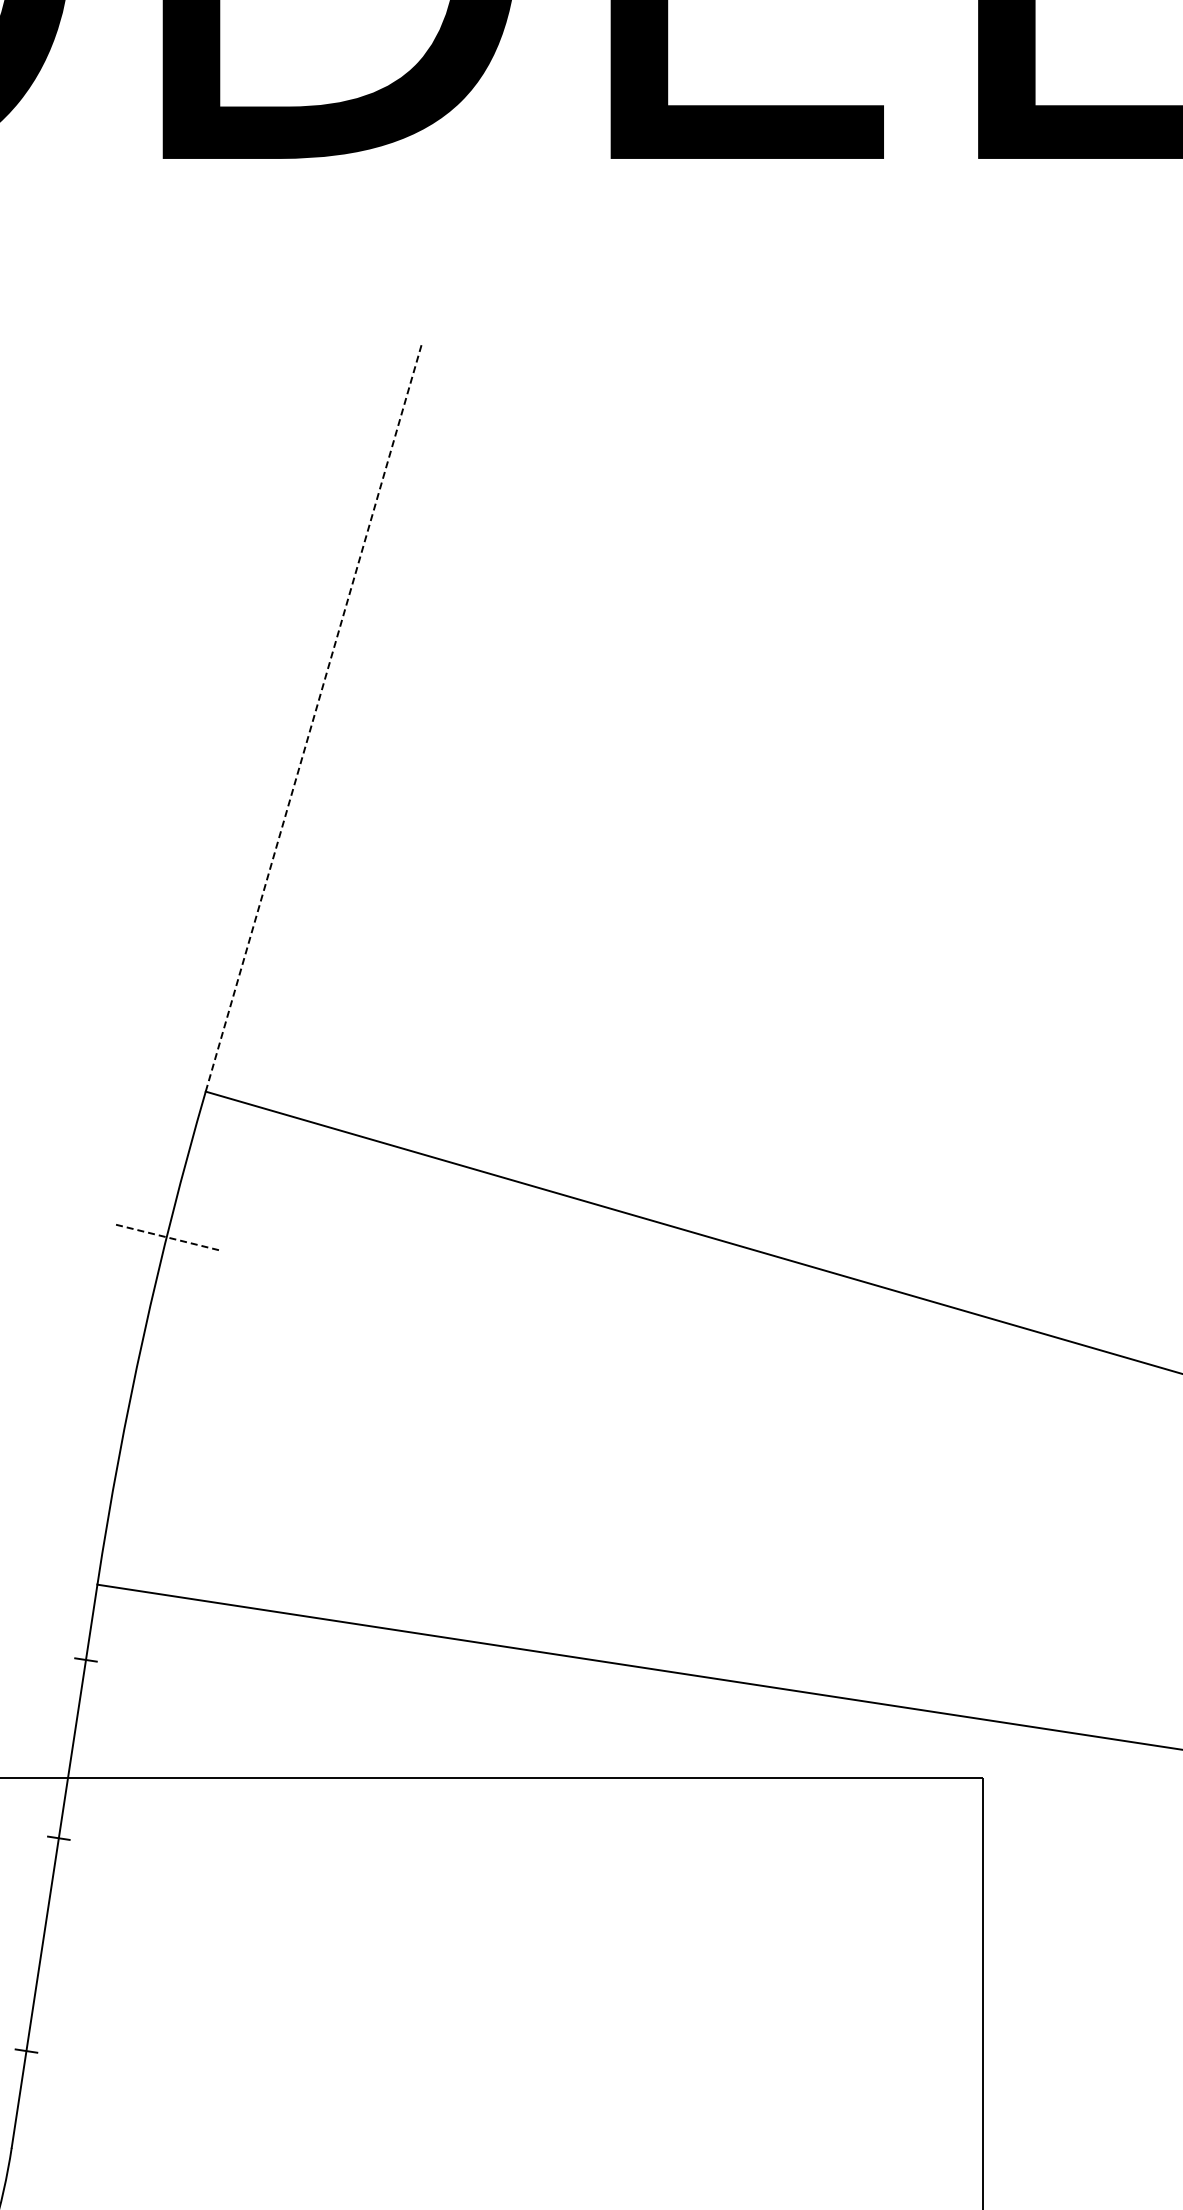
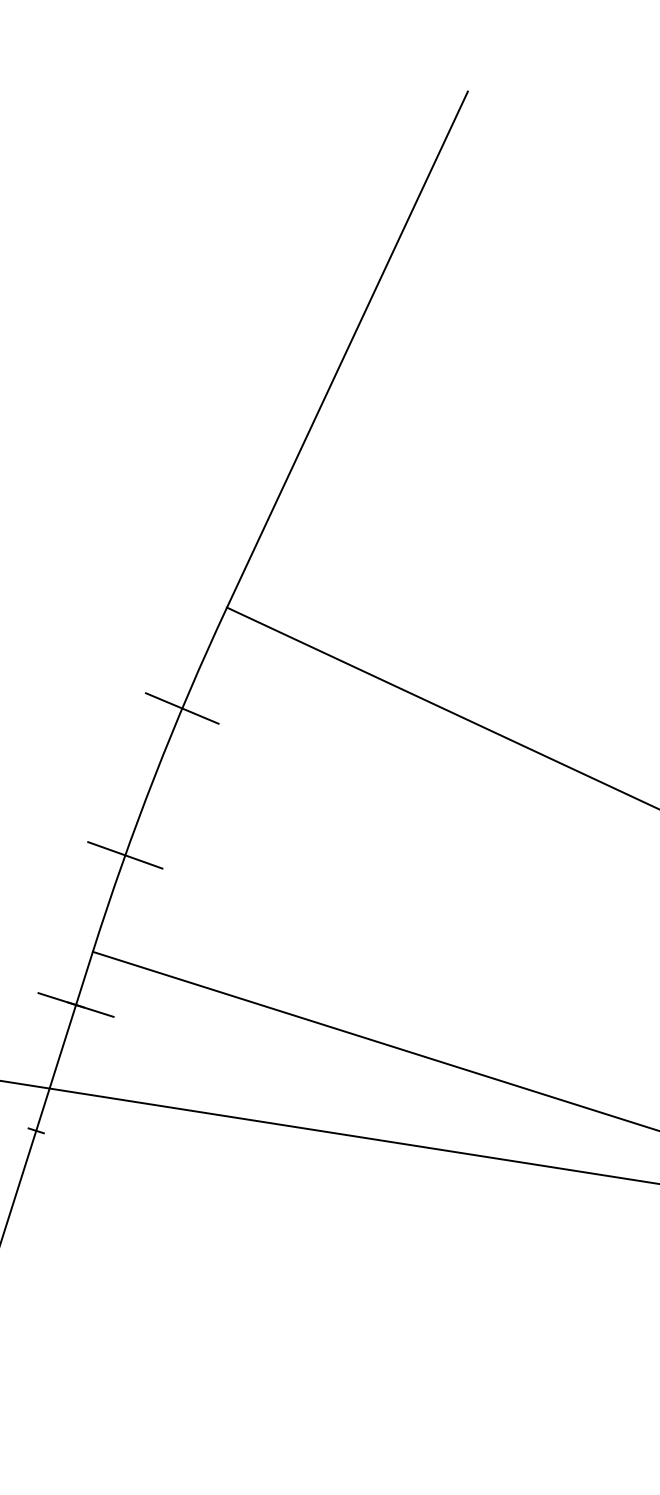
line: (313, 717) -> (347, 349), dashed -> solid
line: (166, 1237) -> (182, 708), dashed -> solid
line: (120, 1447) -> (125, 855), added
line: (85, 1659) -> (75, 1004), added

